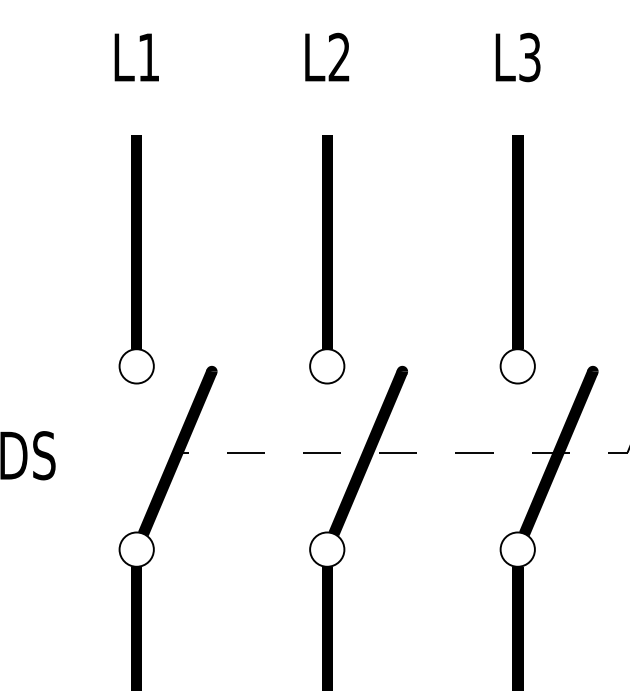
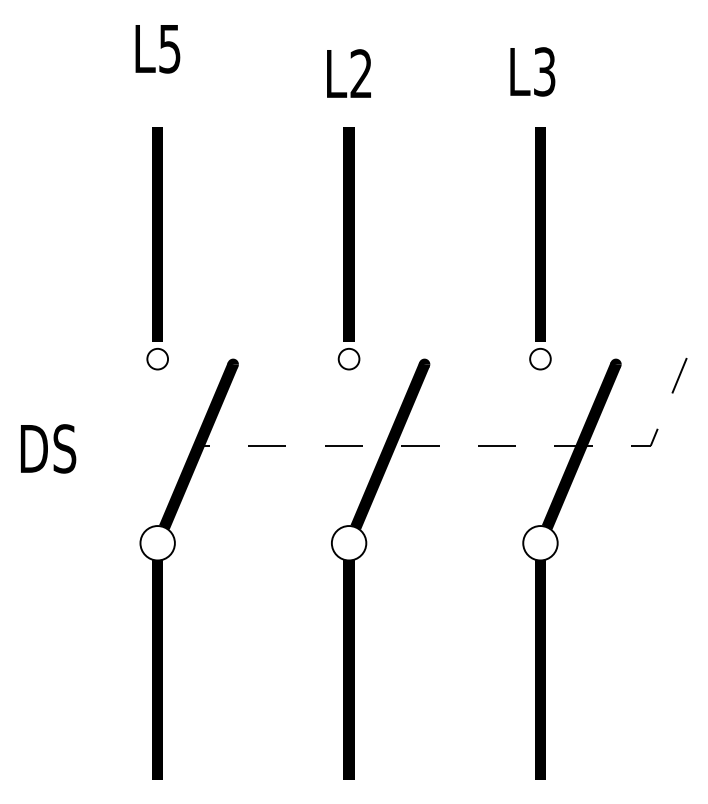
text: (326, 57) -> (348, 73), moved
text: (517, 57) -> (532, 71), moved
text: (148, 58) -> (169, 49), L1 -> L5
circle: (136, 365) -> (157, 358), size x0.6
circle: (326, 365) -> (348, 358), size x0.6
circle: (517, 365) -> (540, 358), size x0.6

